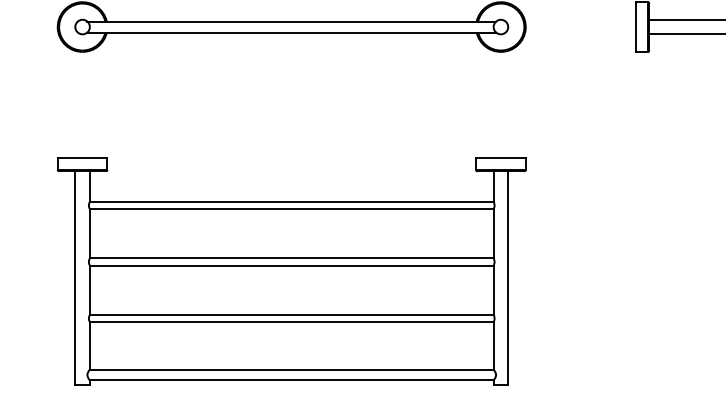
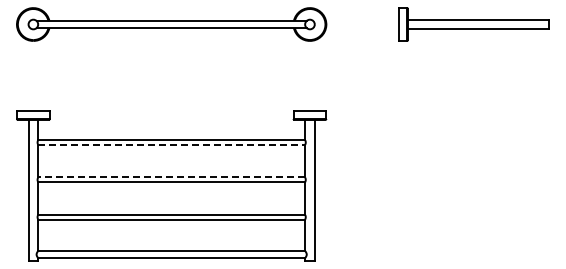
line: (292, 208) -> (172, 144), solid -> dashed
line: (291, 258) -> (171, 177), solid -> dashed

